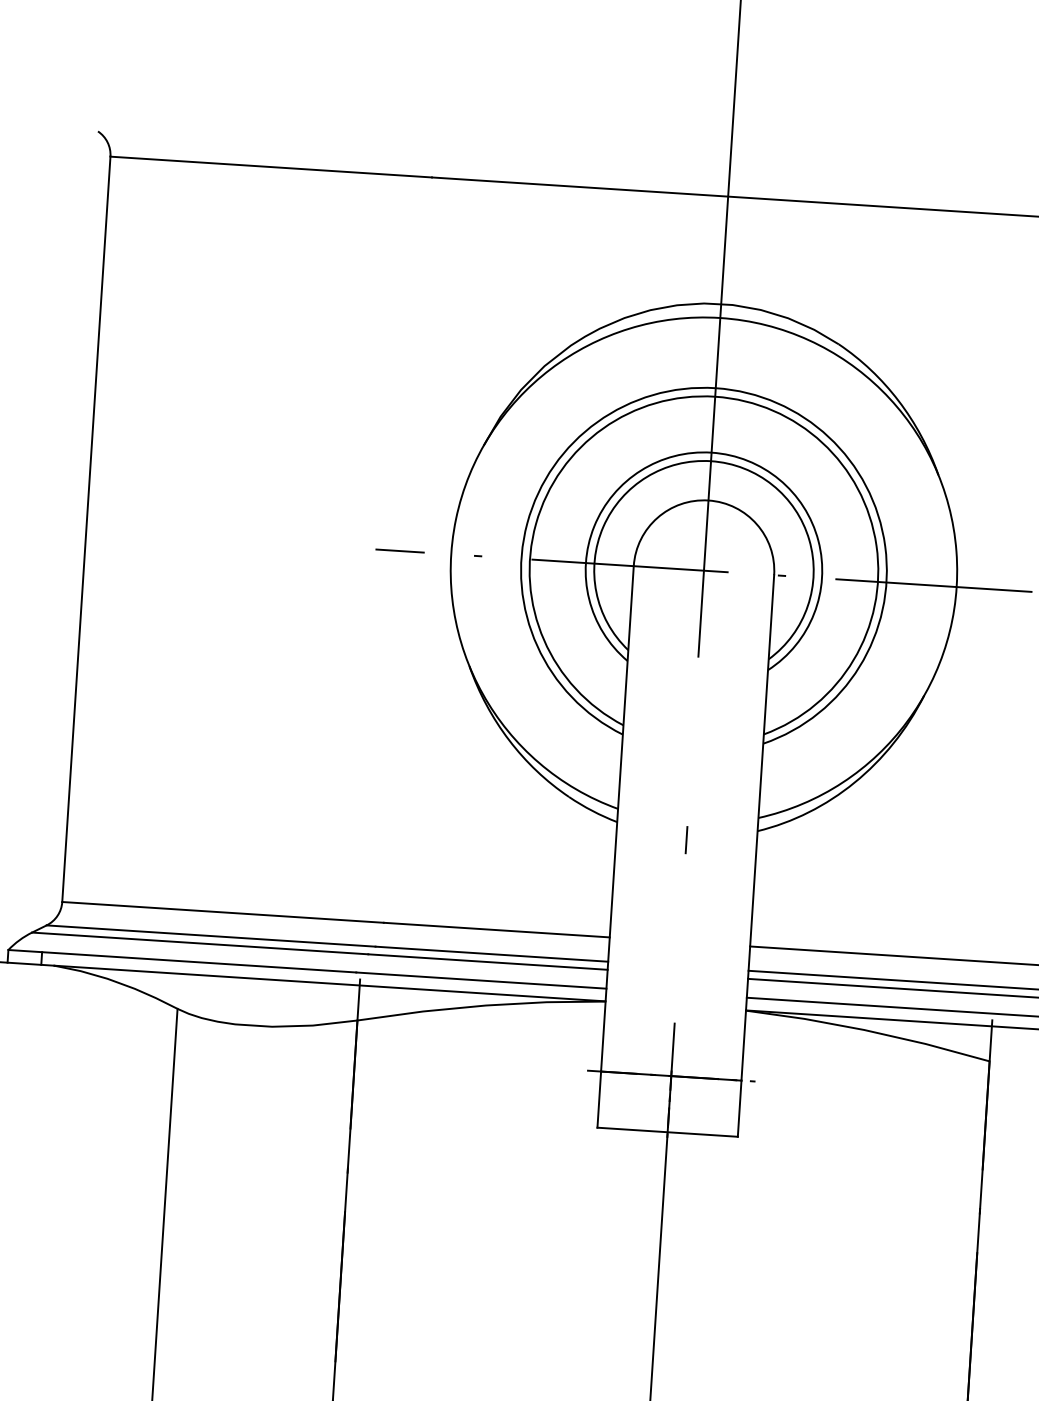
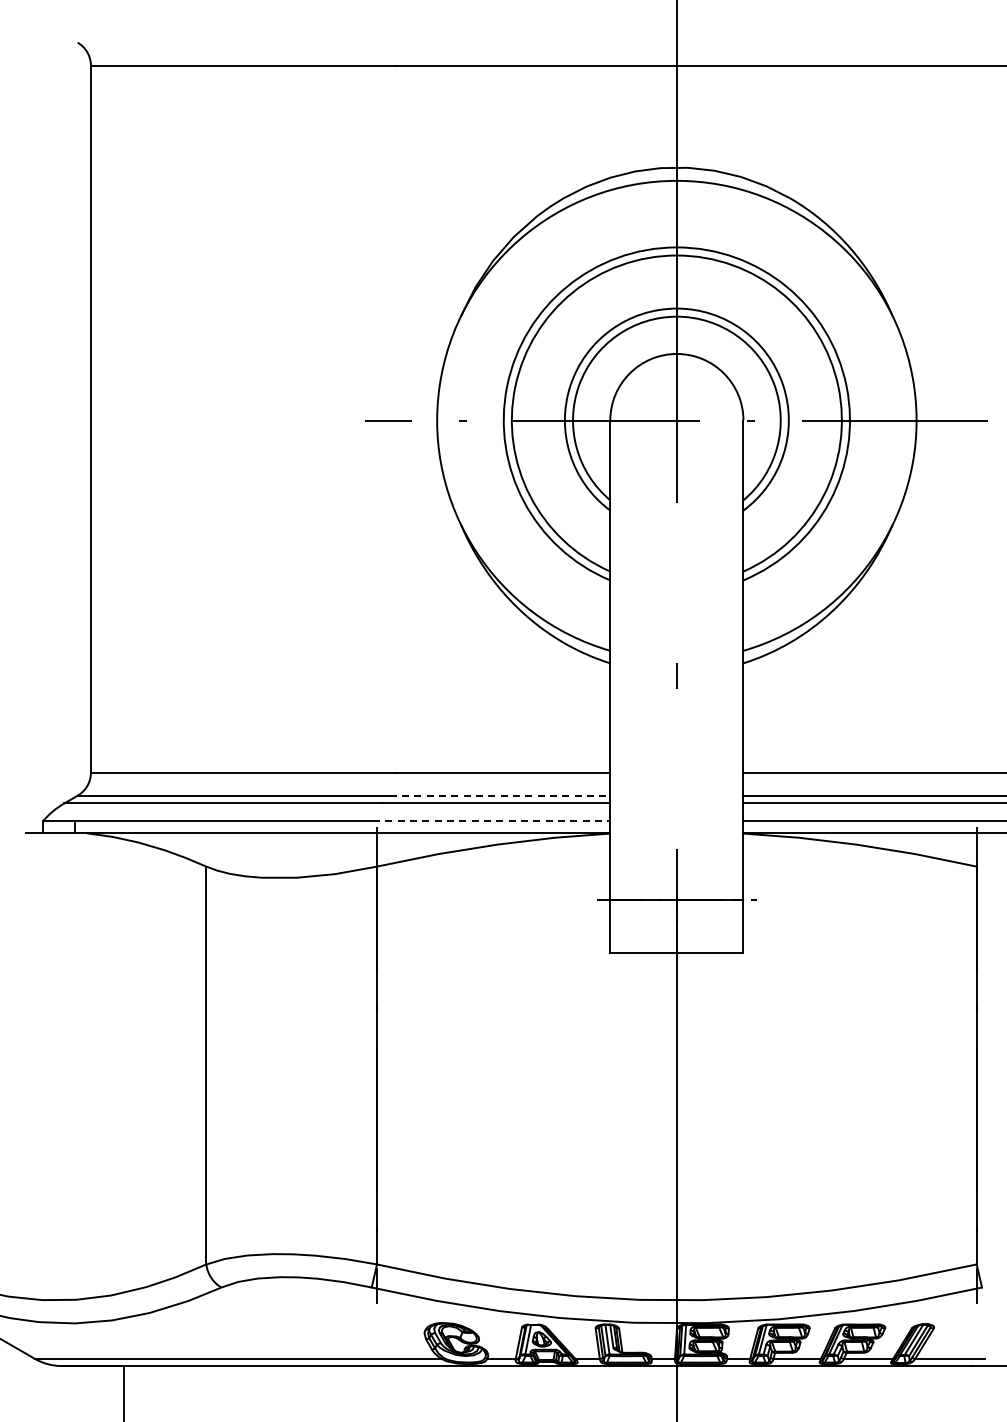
line: (492, 953) -> (500, 795), solid -> dashed
line: (481, 980) -> (491, 821), solid -> dashed

